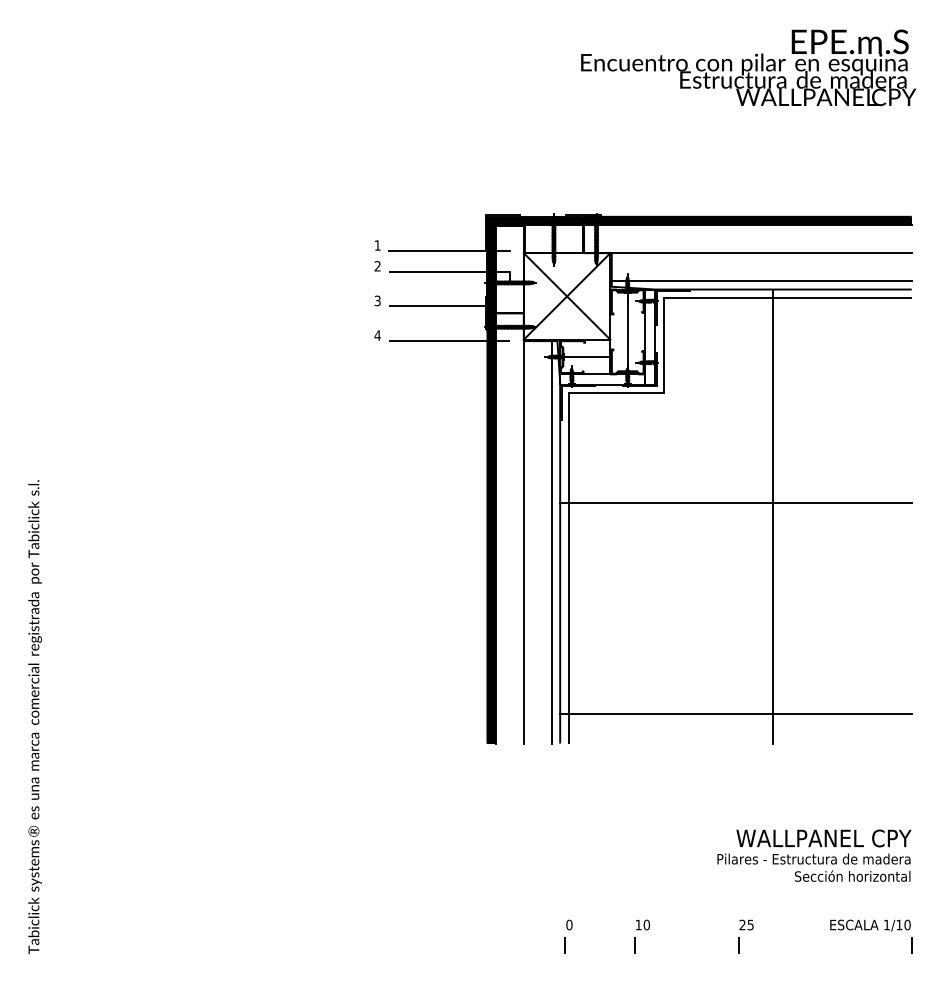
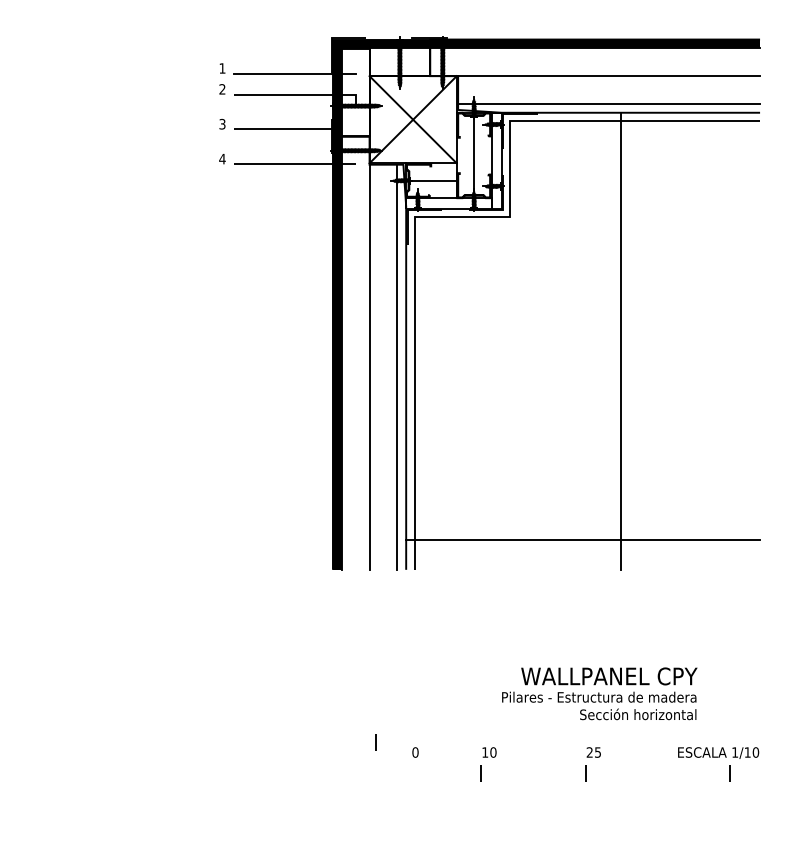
line: (735, 502) -> (582, 327), removed
text: (814, 855) -> (599, 693), moved
line: (564, 945) -> (375, 741), moved
line: (911, 945) -> (729, 773), moved

